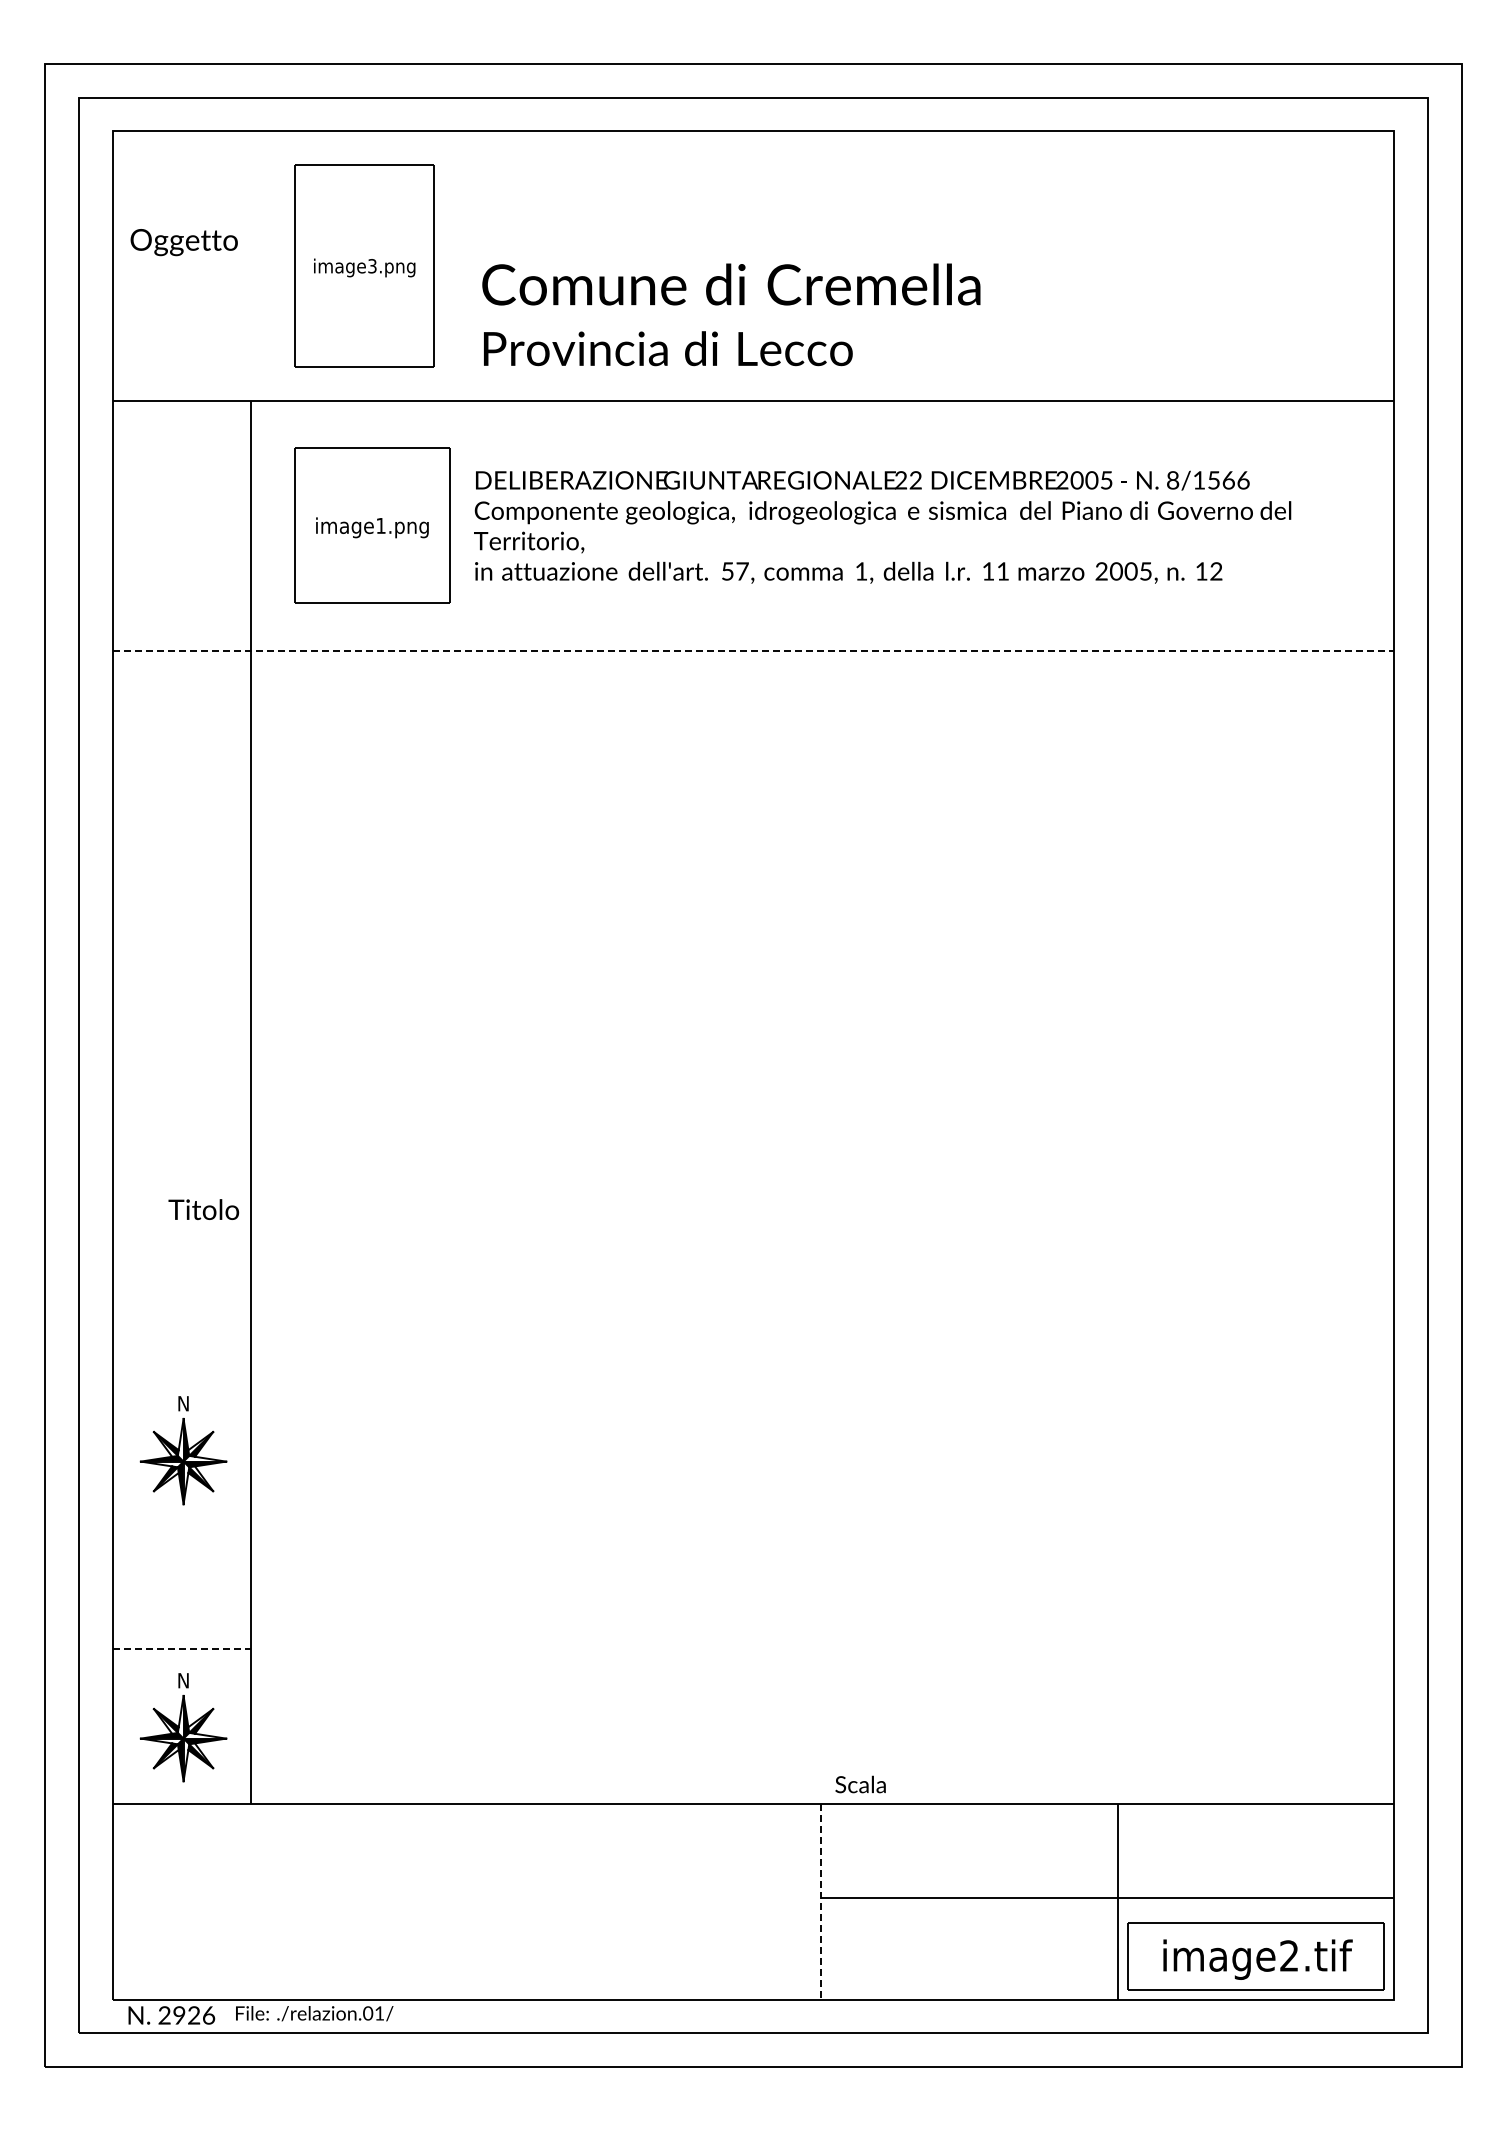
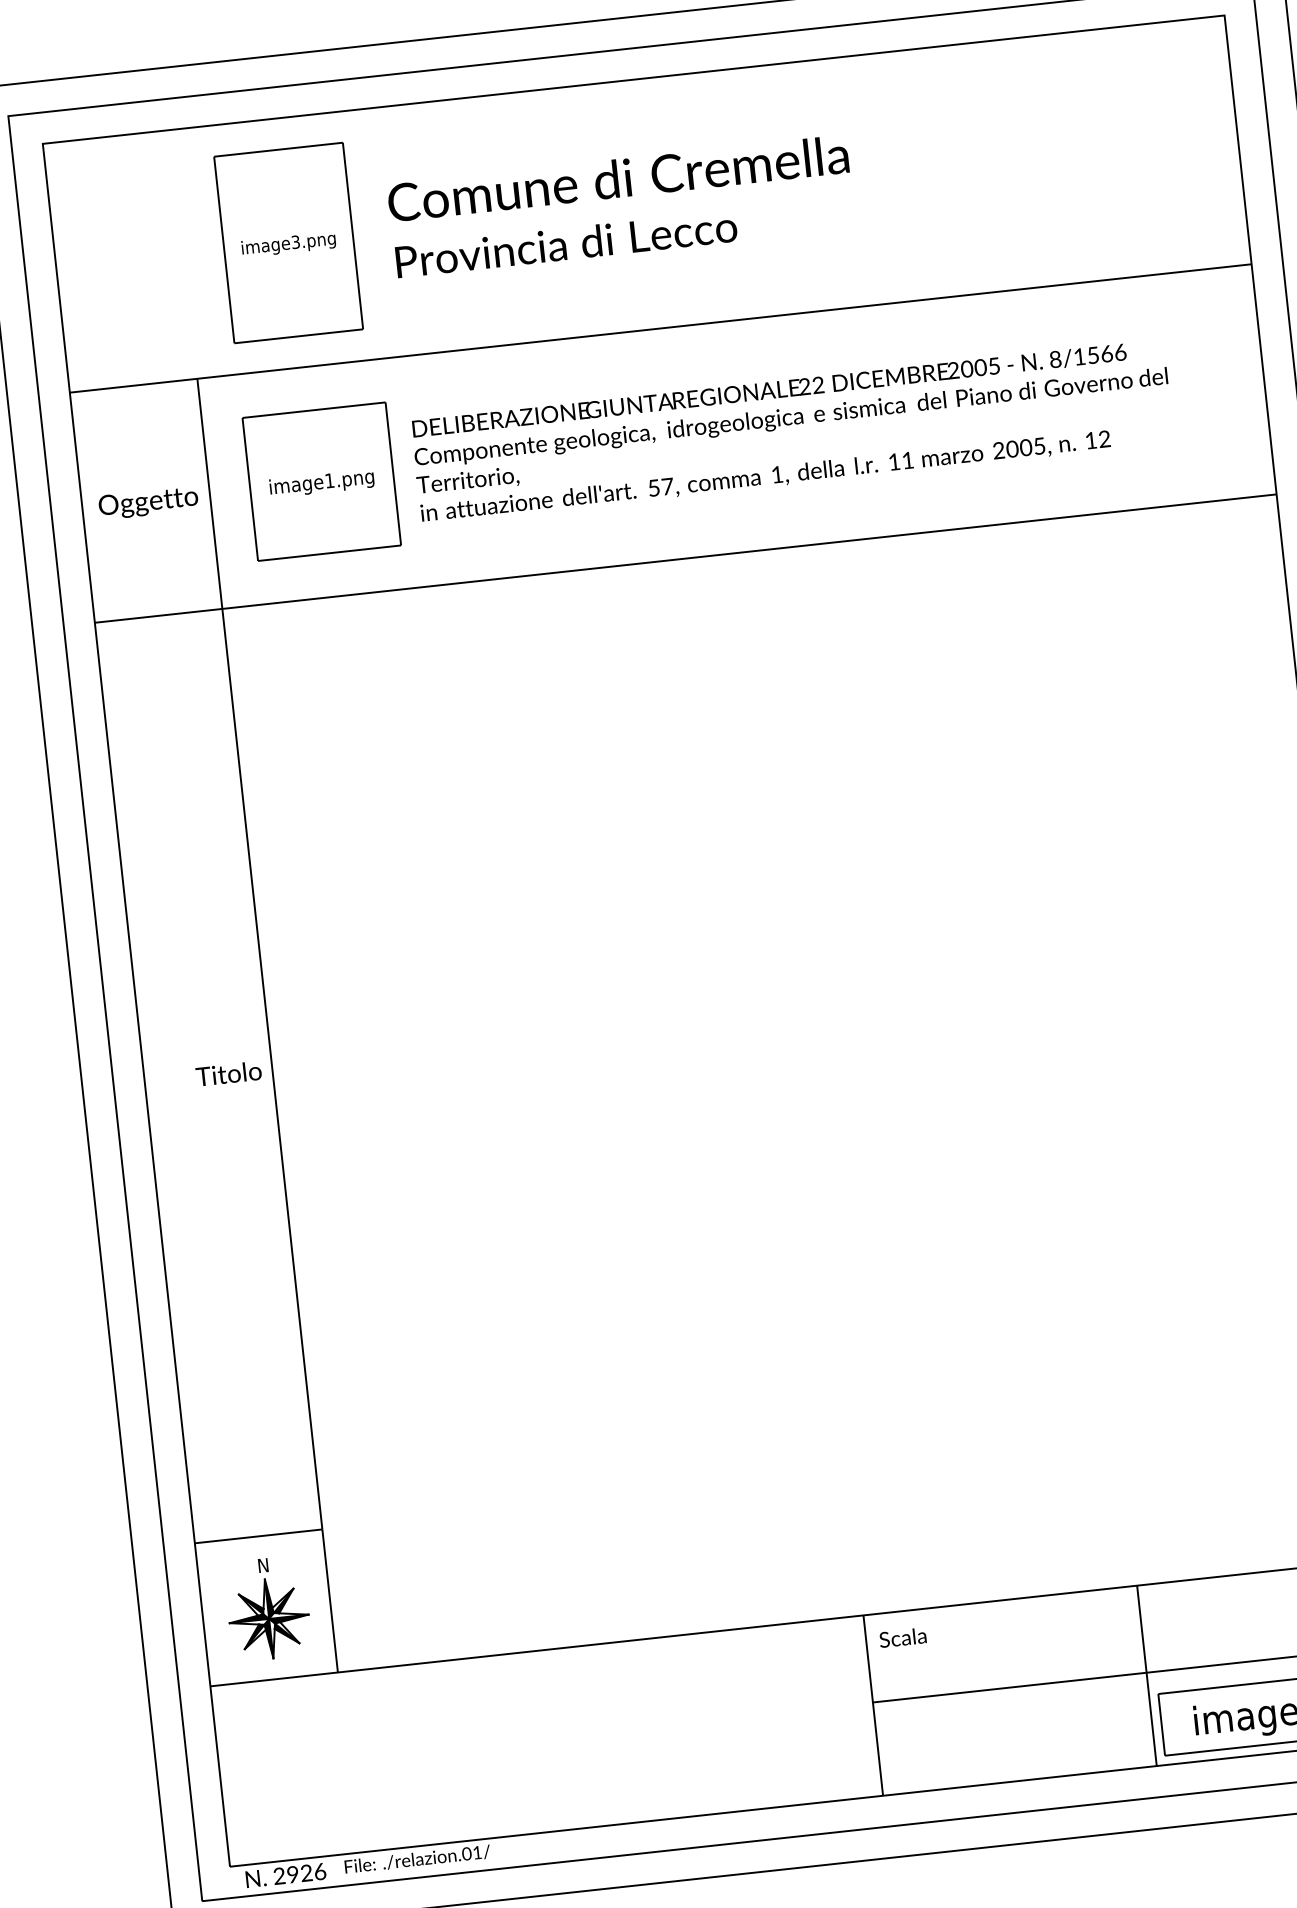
text: (183, 242) -> (147, 503), moved
text: (731, 314) -> (621, 206), moved
line: (753, 650) -> (685, 558), dashed -> solid
text: (203, 1209) -> (228, 1073), moved
part: (183, 1450) -> (240, 1353), removed
line: (182, 1648) -> (259, 1535), dashed -> solid
text: (860, 1784) -> (902, 1637), moved
line: (820, 1901) -> (872, 1705), dashed -> solid

